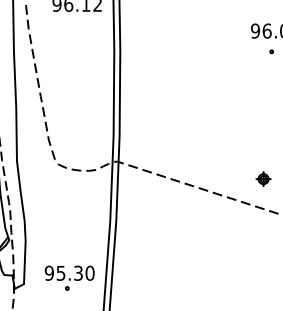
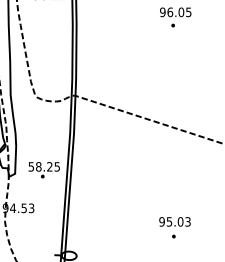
part: (262, 178) -> (167, 106), removed
text: (70, 272) -> (44, 166), 95.30 -> 58.25

